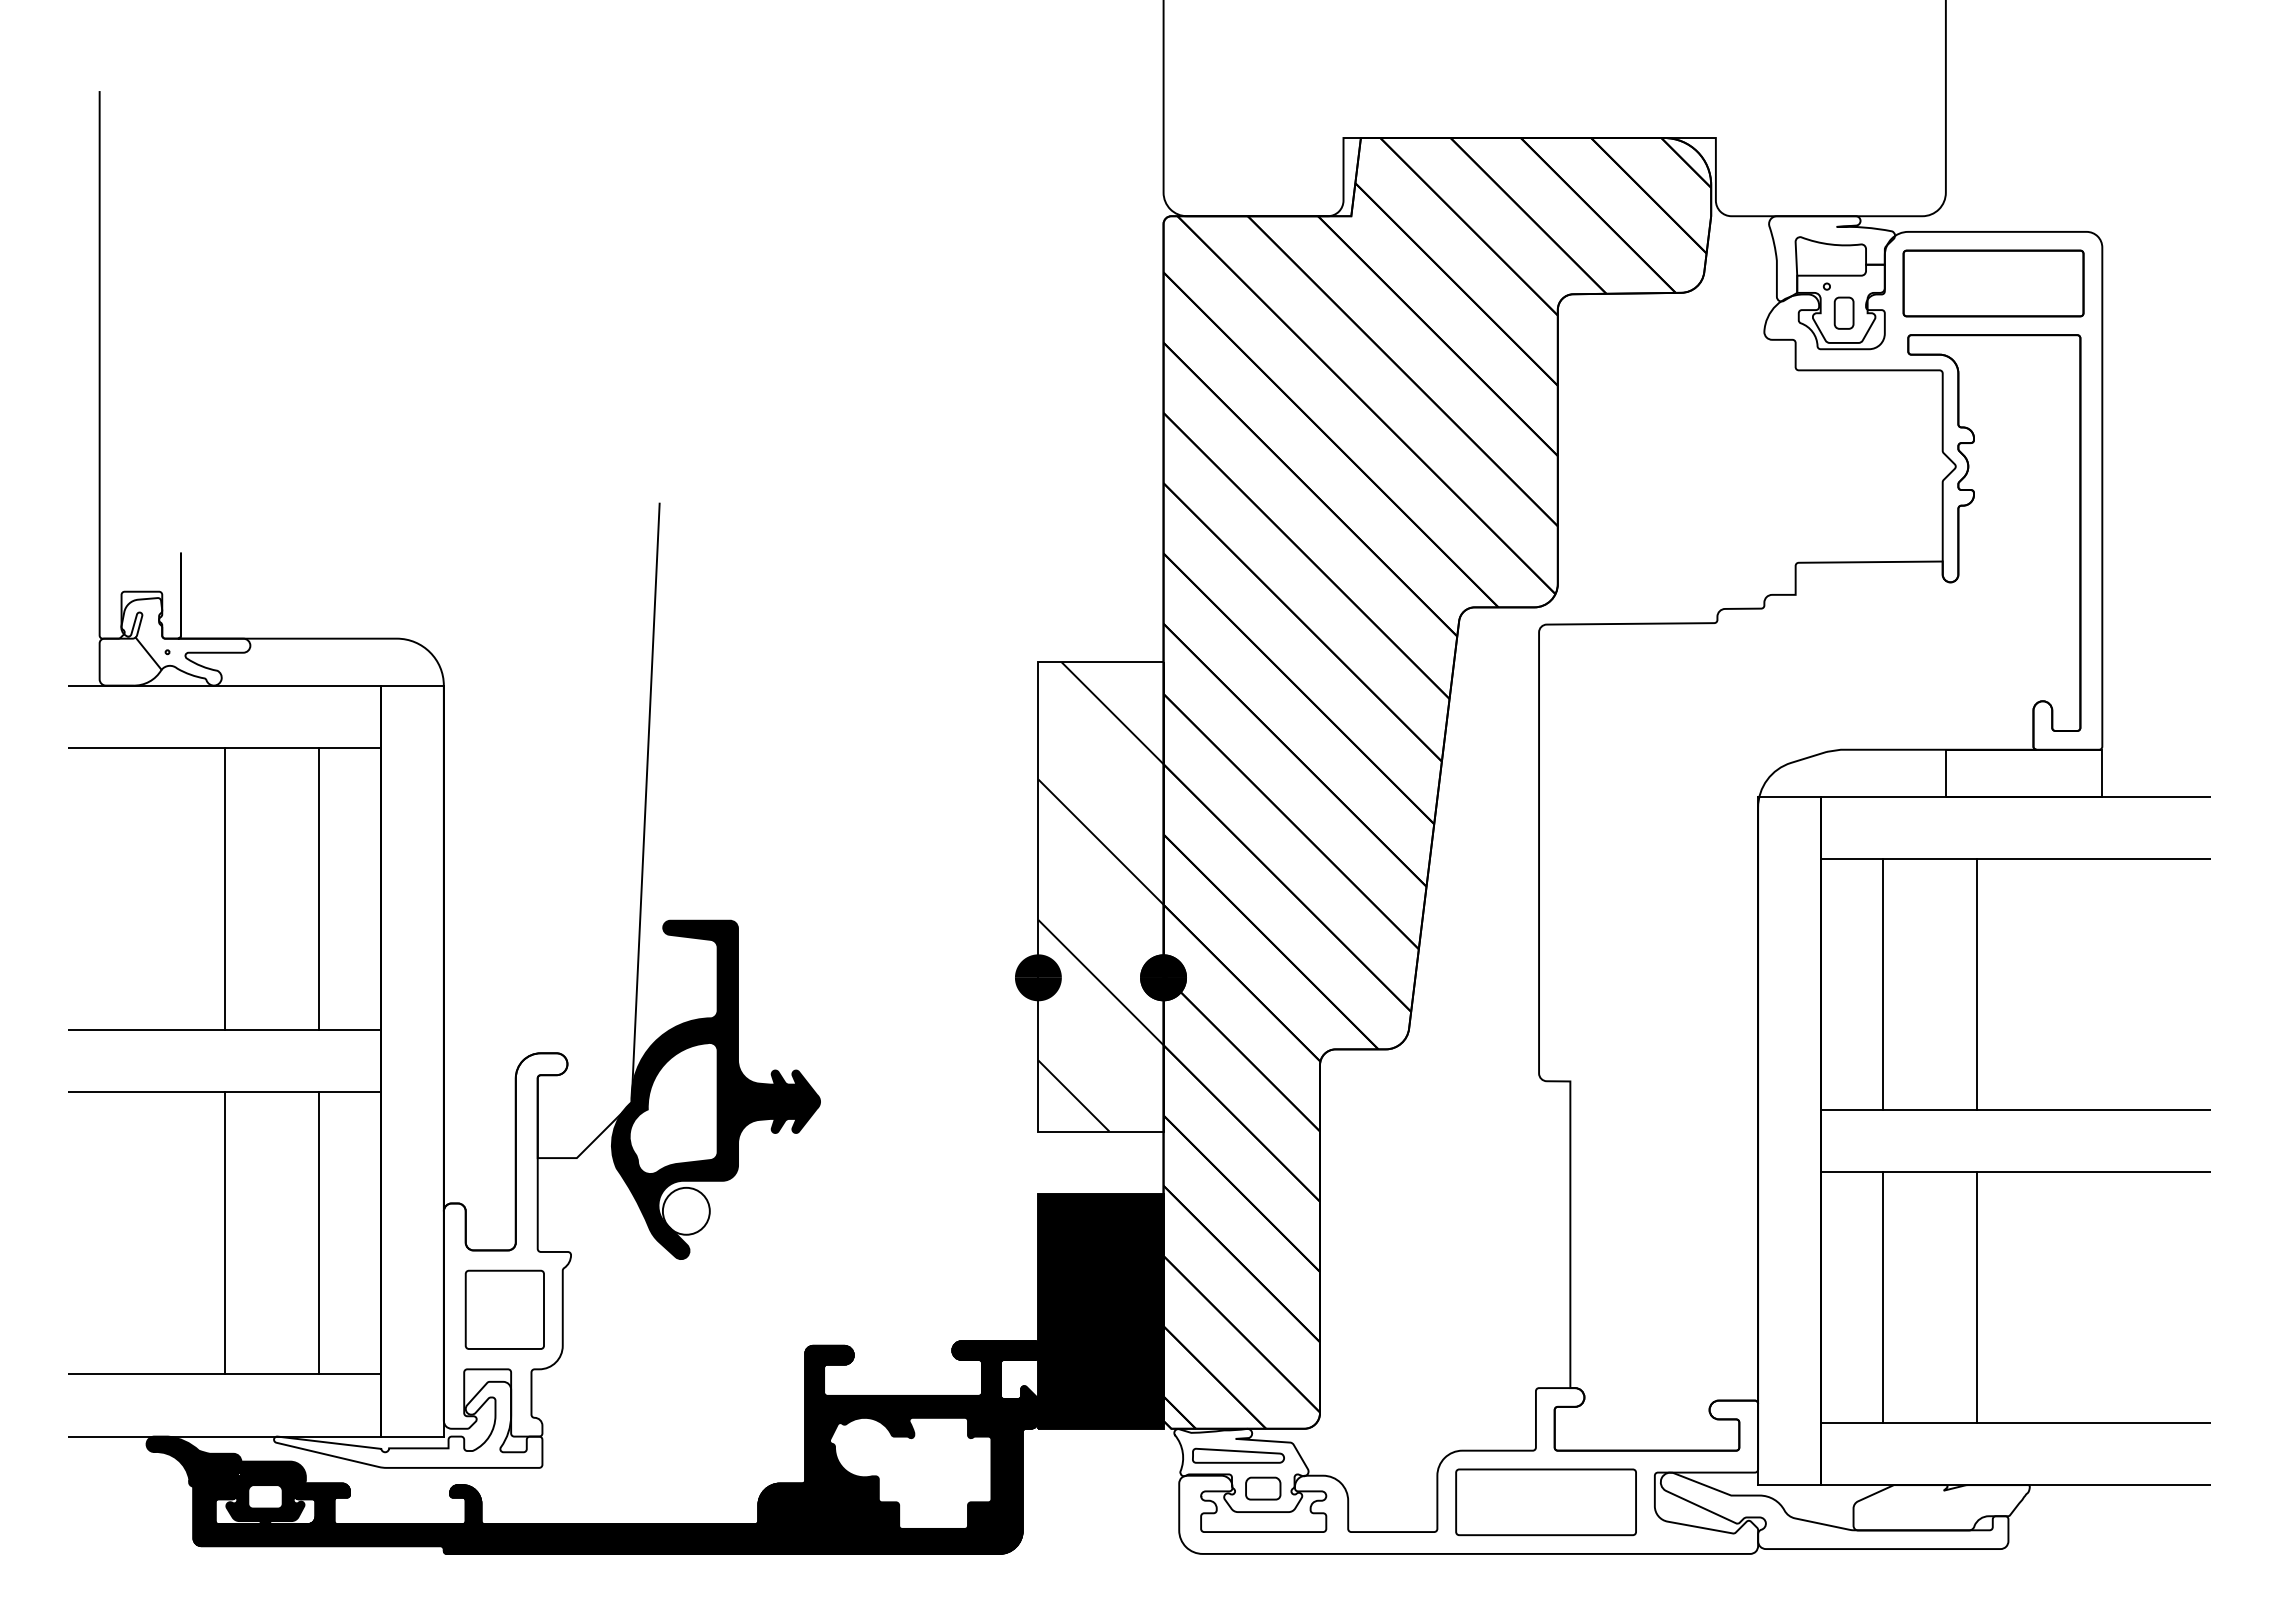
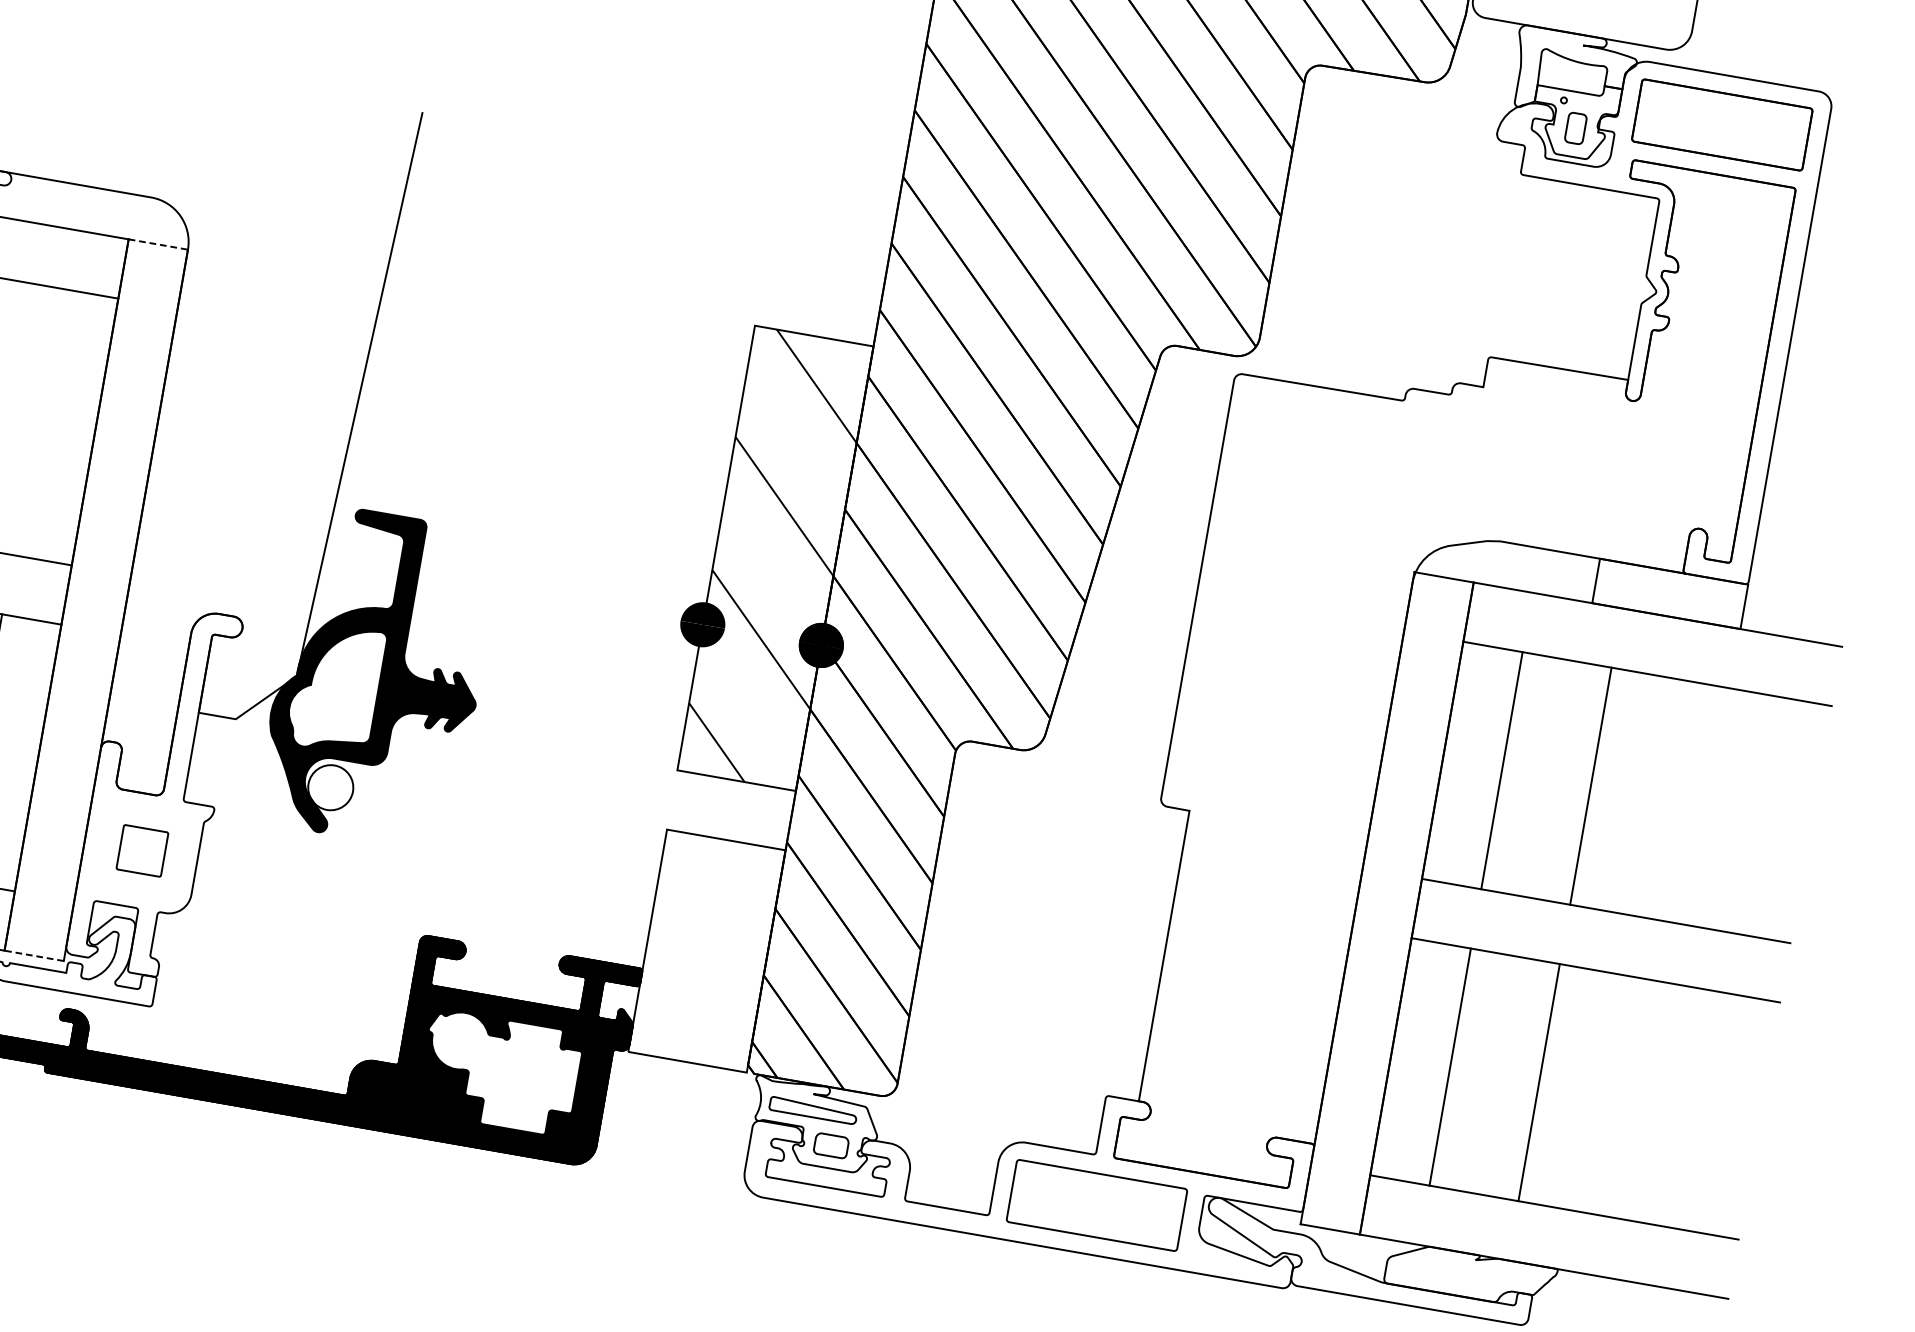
line: (413, 685) -> (159, 244), solid -> dashed
line: (318, 888) -> (35, 421), removed
part: (504, 1309) -> (142, 850), size x0.6
fill: (1100, 1311) -> (706, 951), removed
line: (412, 1436) -> (34, 955), solid -> dashed

